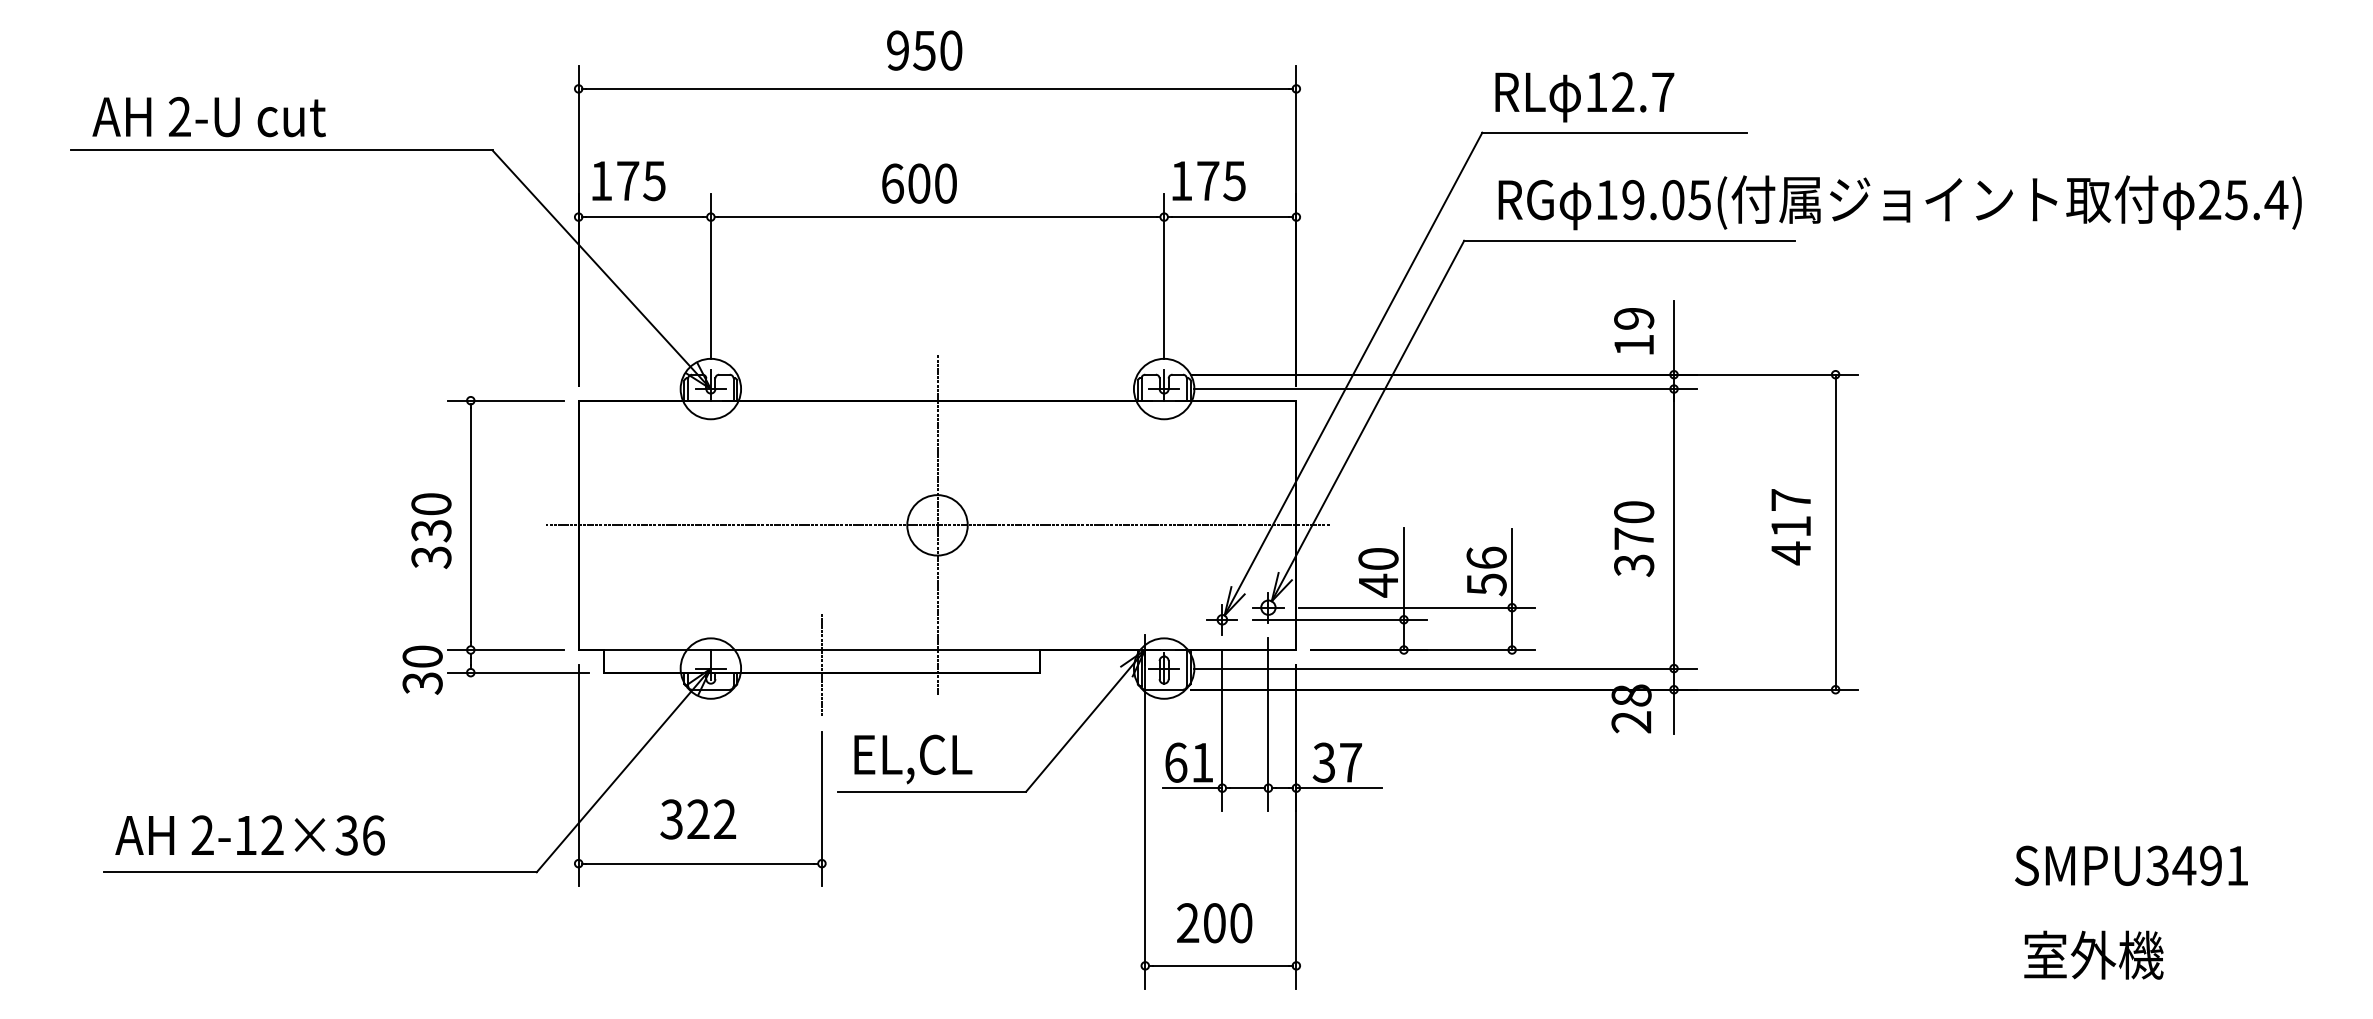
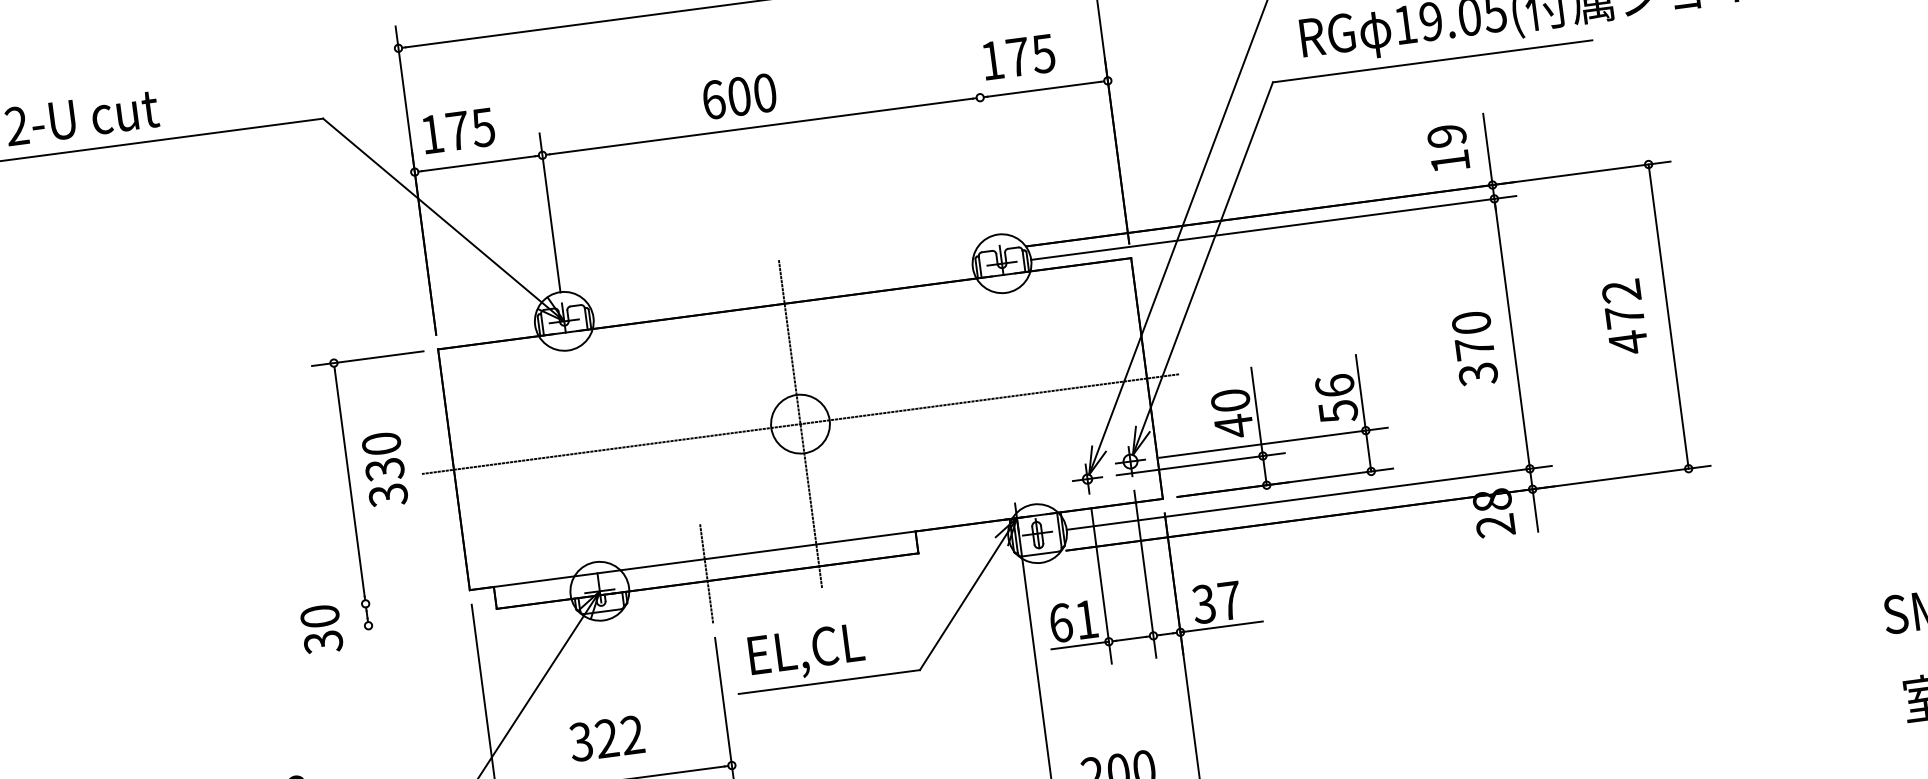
line: (1164, 276) -> (988, 154), removed
text: (1790, 513) -> (1622, 304), 417 -> 472
text: (431, 530) -> (384, 469), moved
line: (505, 650) -> (399, 599), removed
line: (518, 672) -> (414, 619), removed

